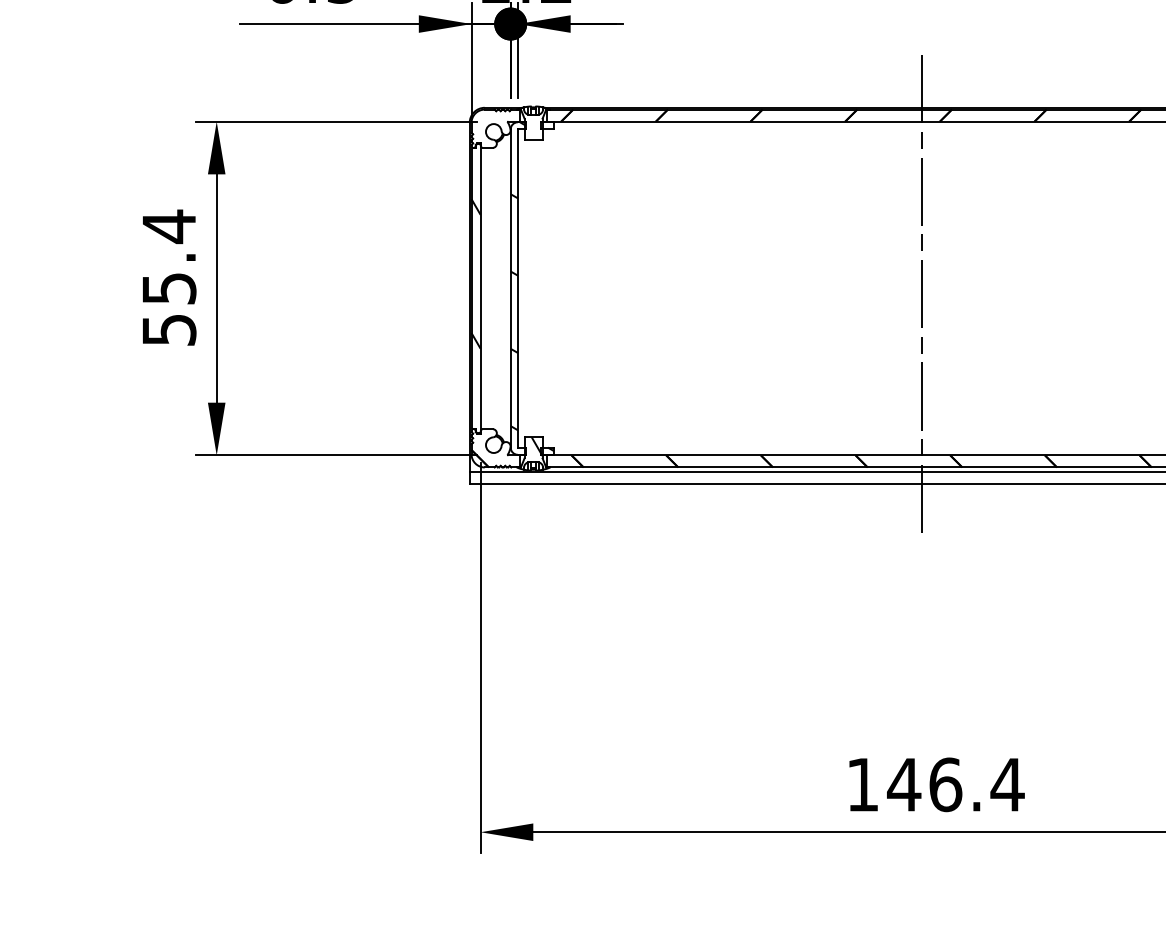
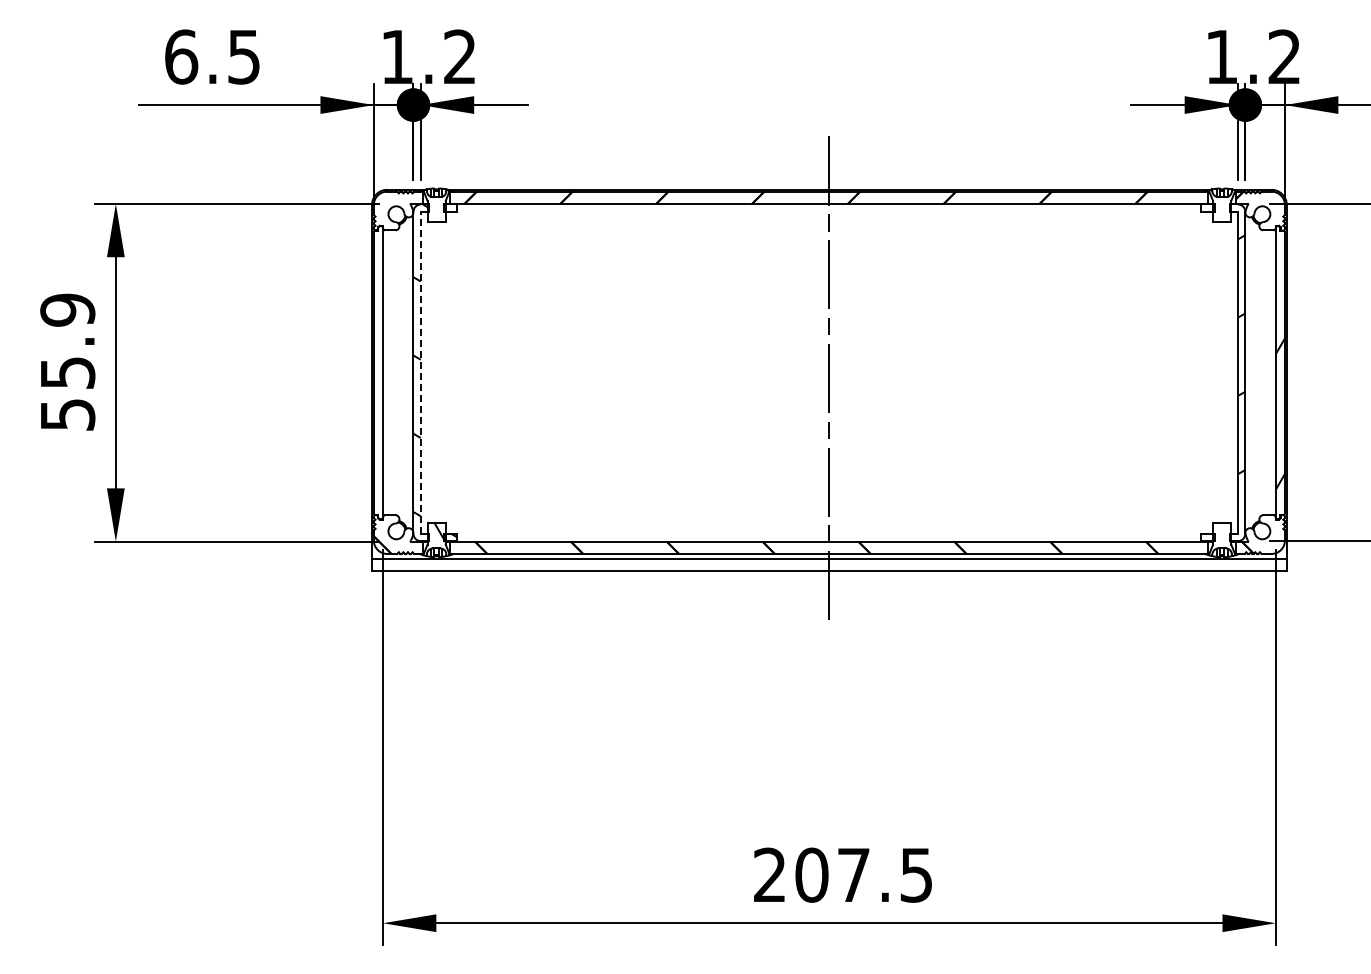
text: (168, 226) -> (67, 309), 55.4 -> 55.9
hatch: (475, 273) -> (377, 357), removed
line: (517, 288) -> (420, 372), solid -> dashed
text: (935, 784) -> (843, 874), 146.4 -> 207.5

